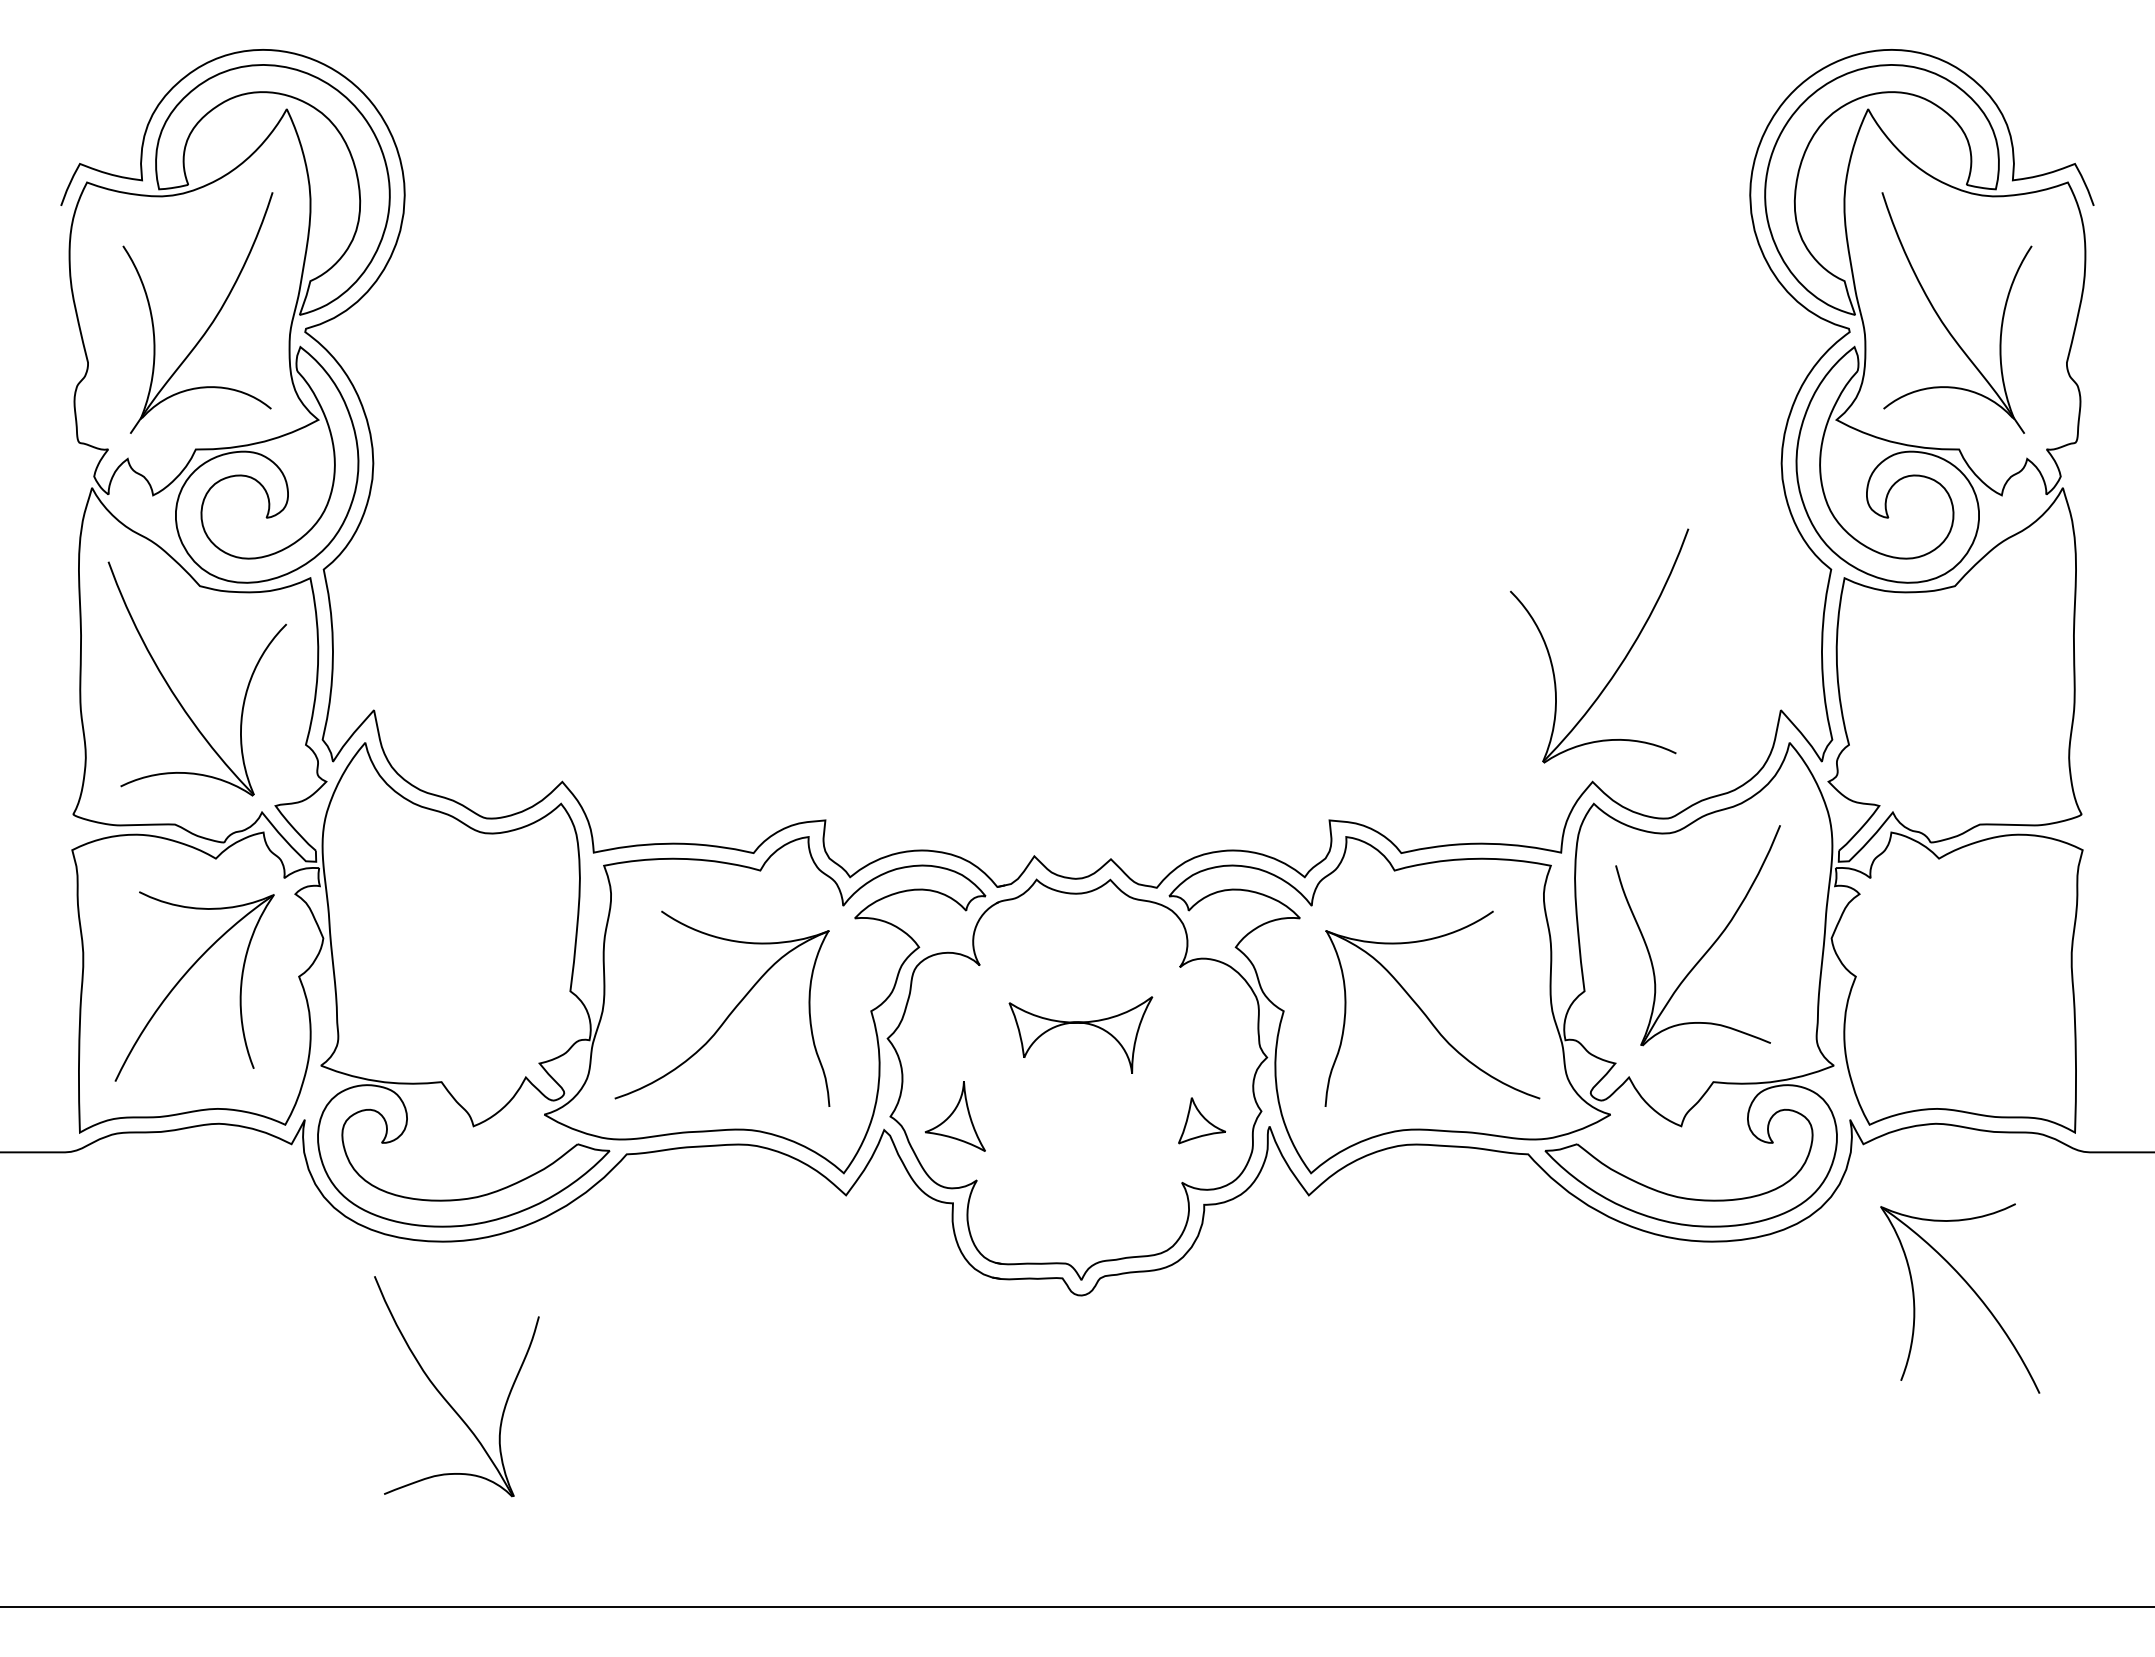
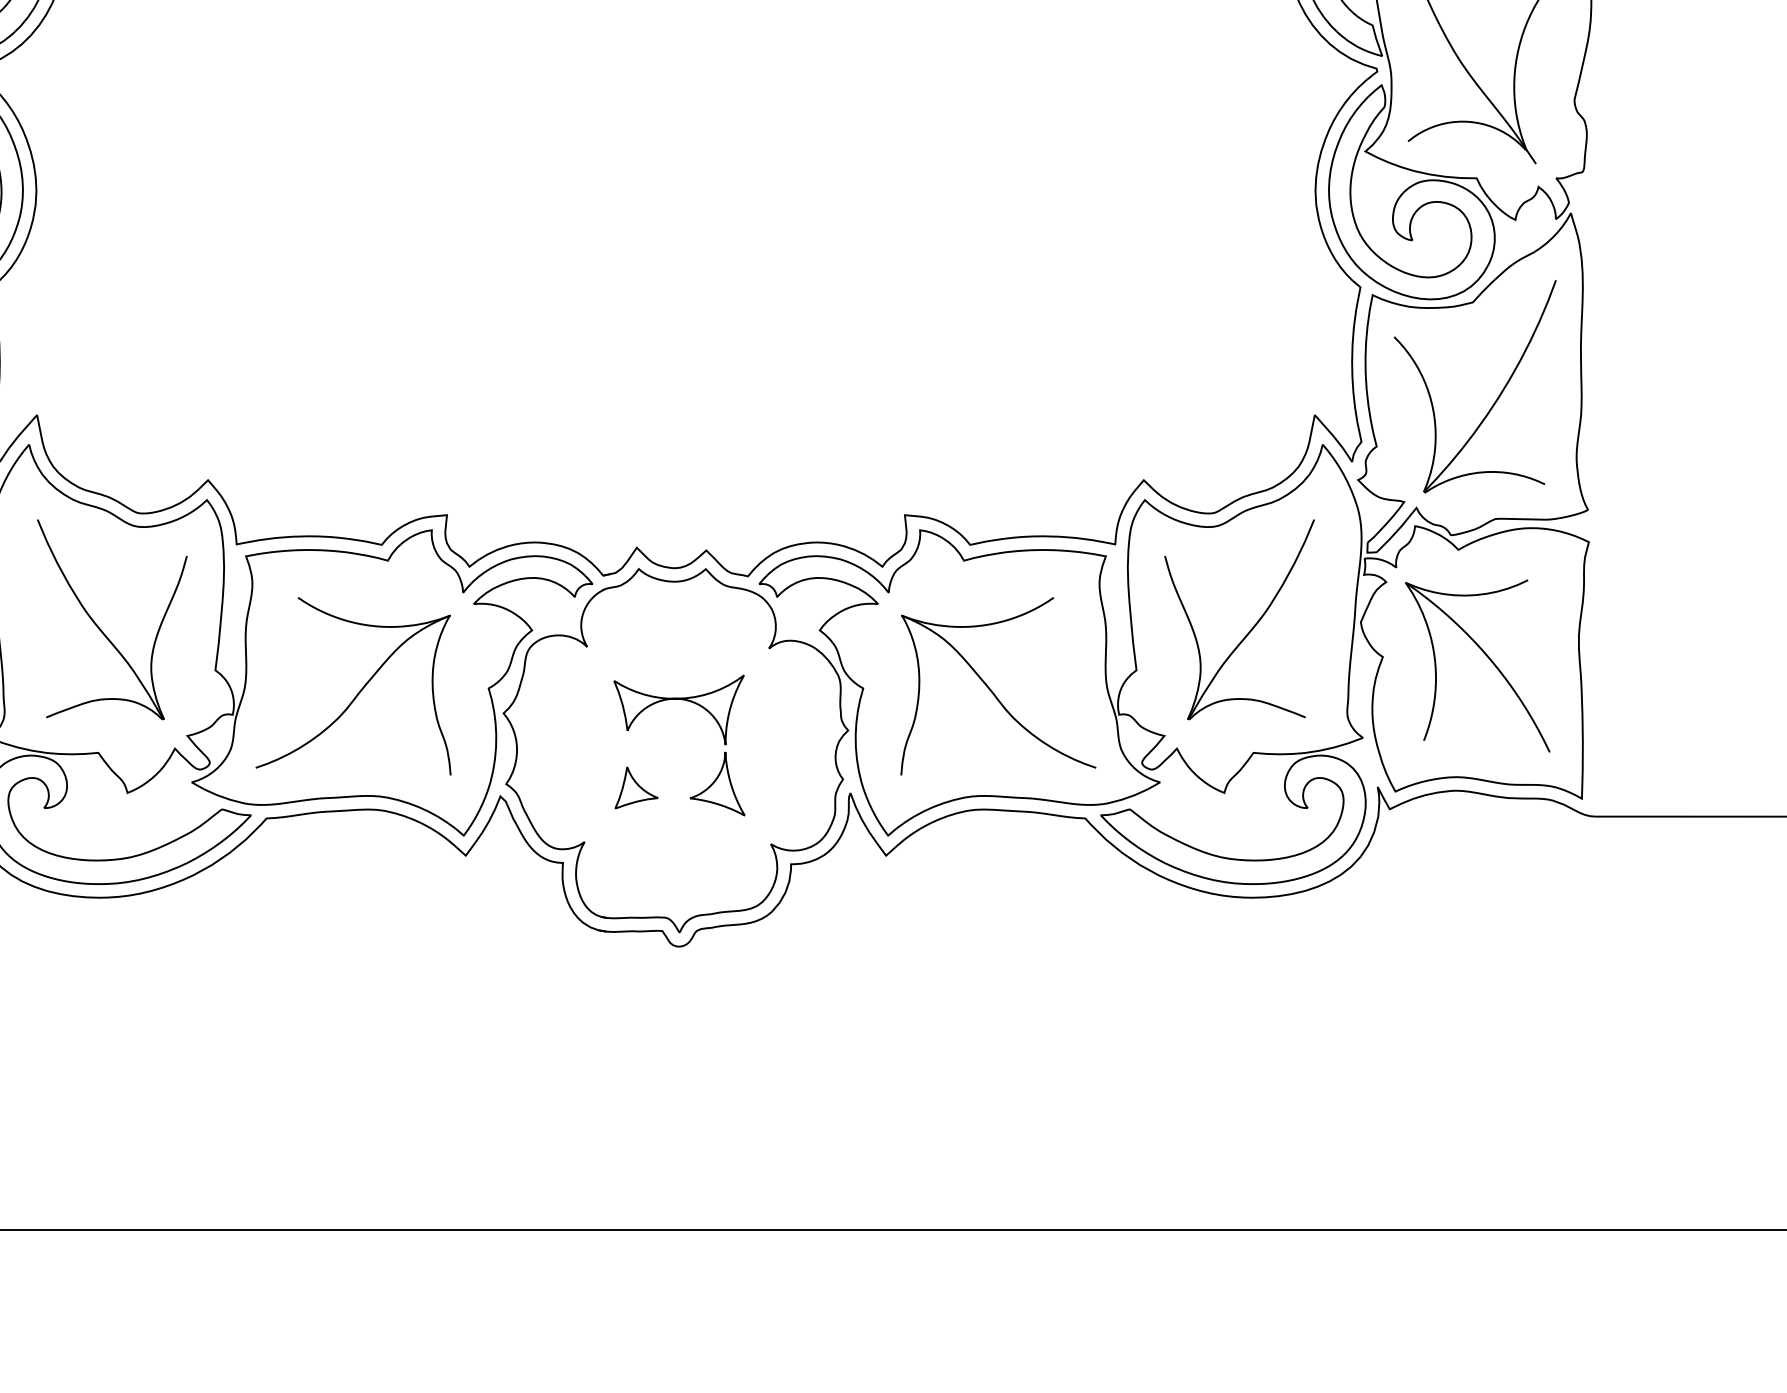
part: (1621, 661) -> (1495, 400), moved
part: (954, 1116) -> (716, 784), moved
part: (1201, 1120) -> (636, 787), moved
part: (1970, 1288) -> (1487, 656), moved
part: (443, 1395) -> (100, 627), moved

